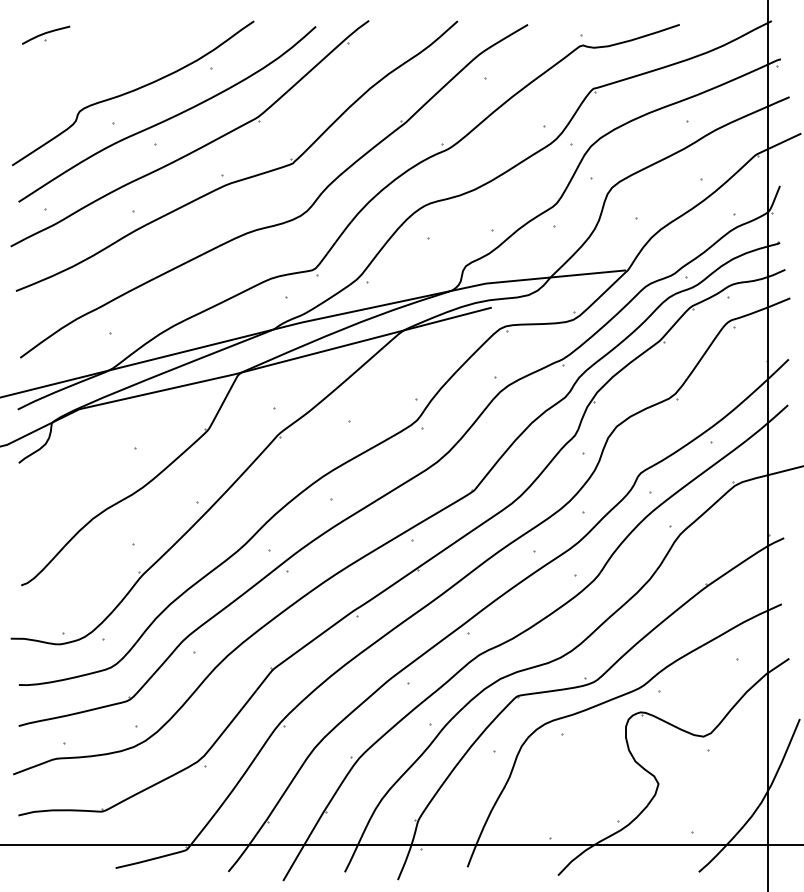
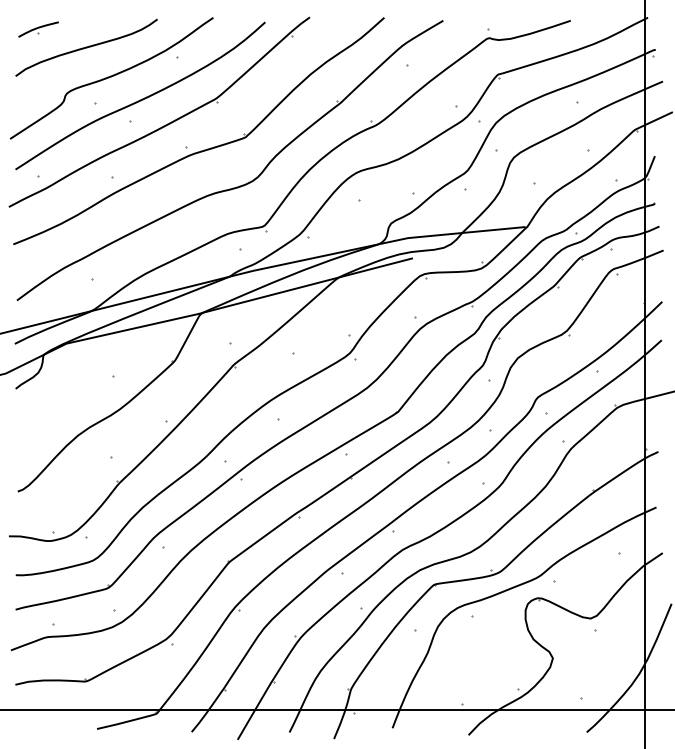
curve: (103, 56) -> (86, 47), added

